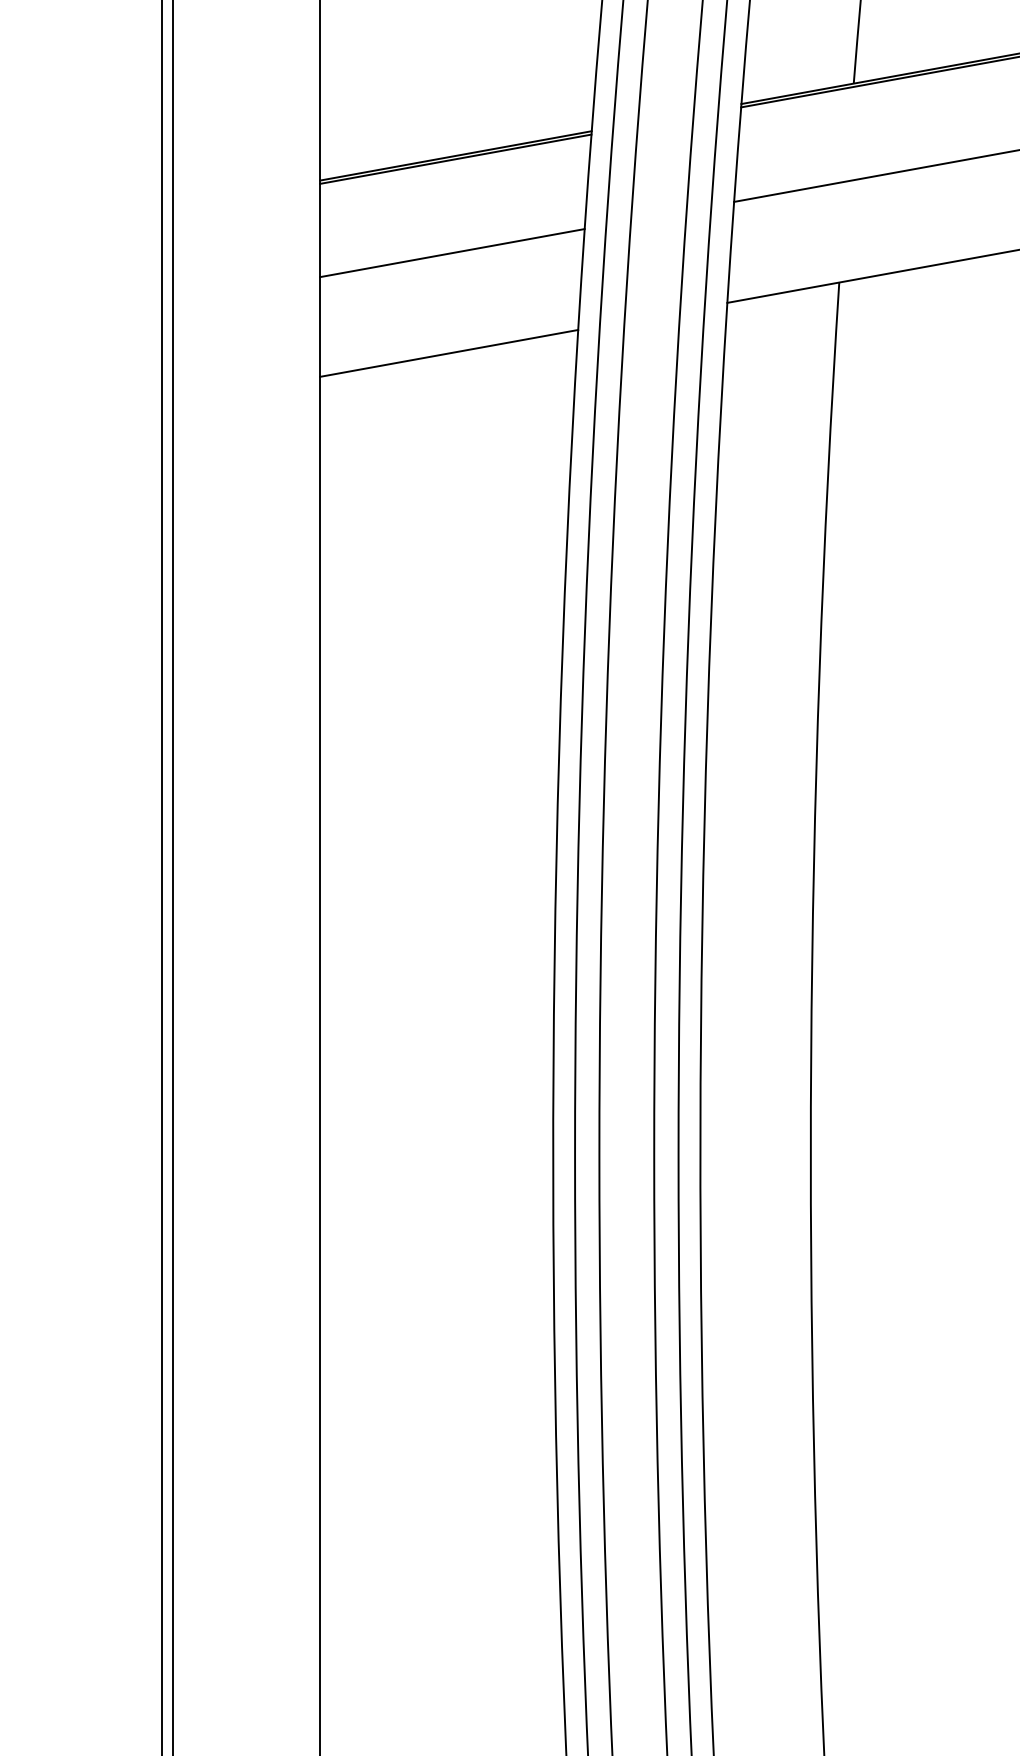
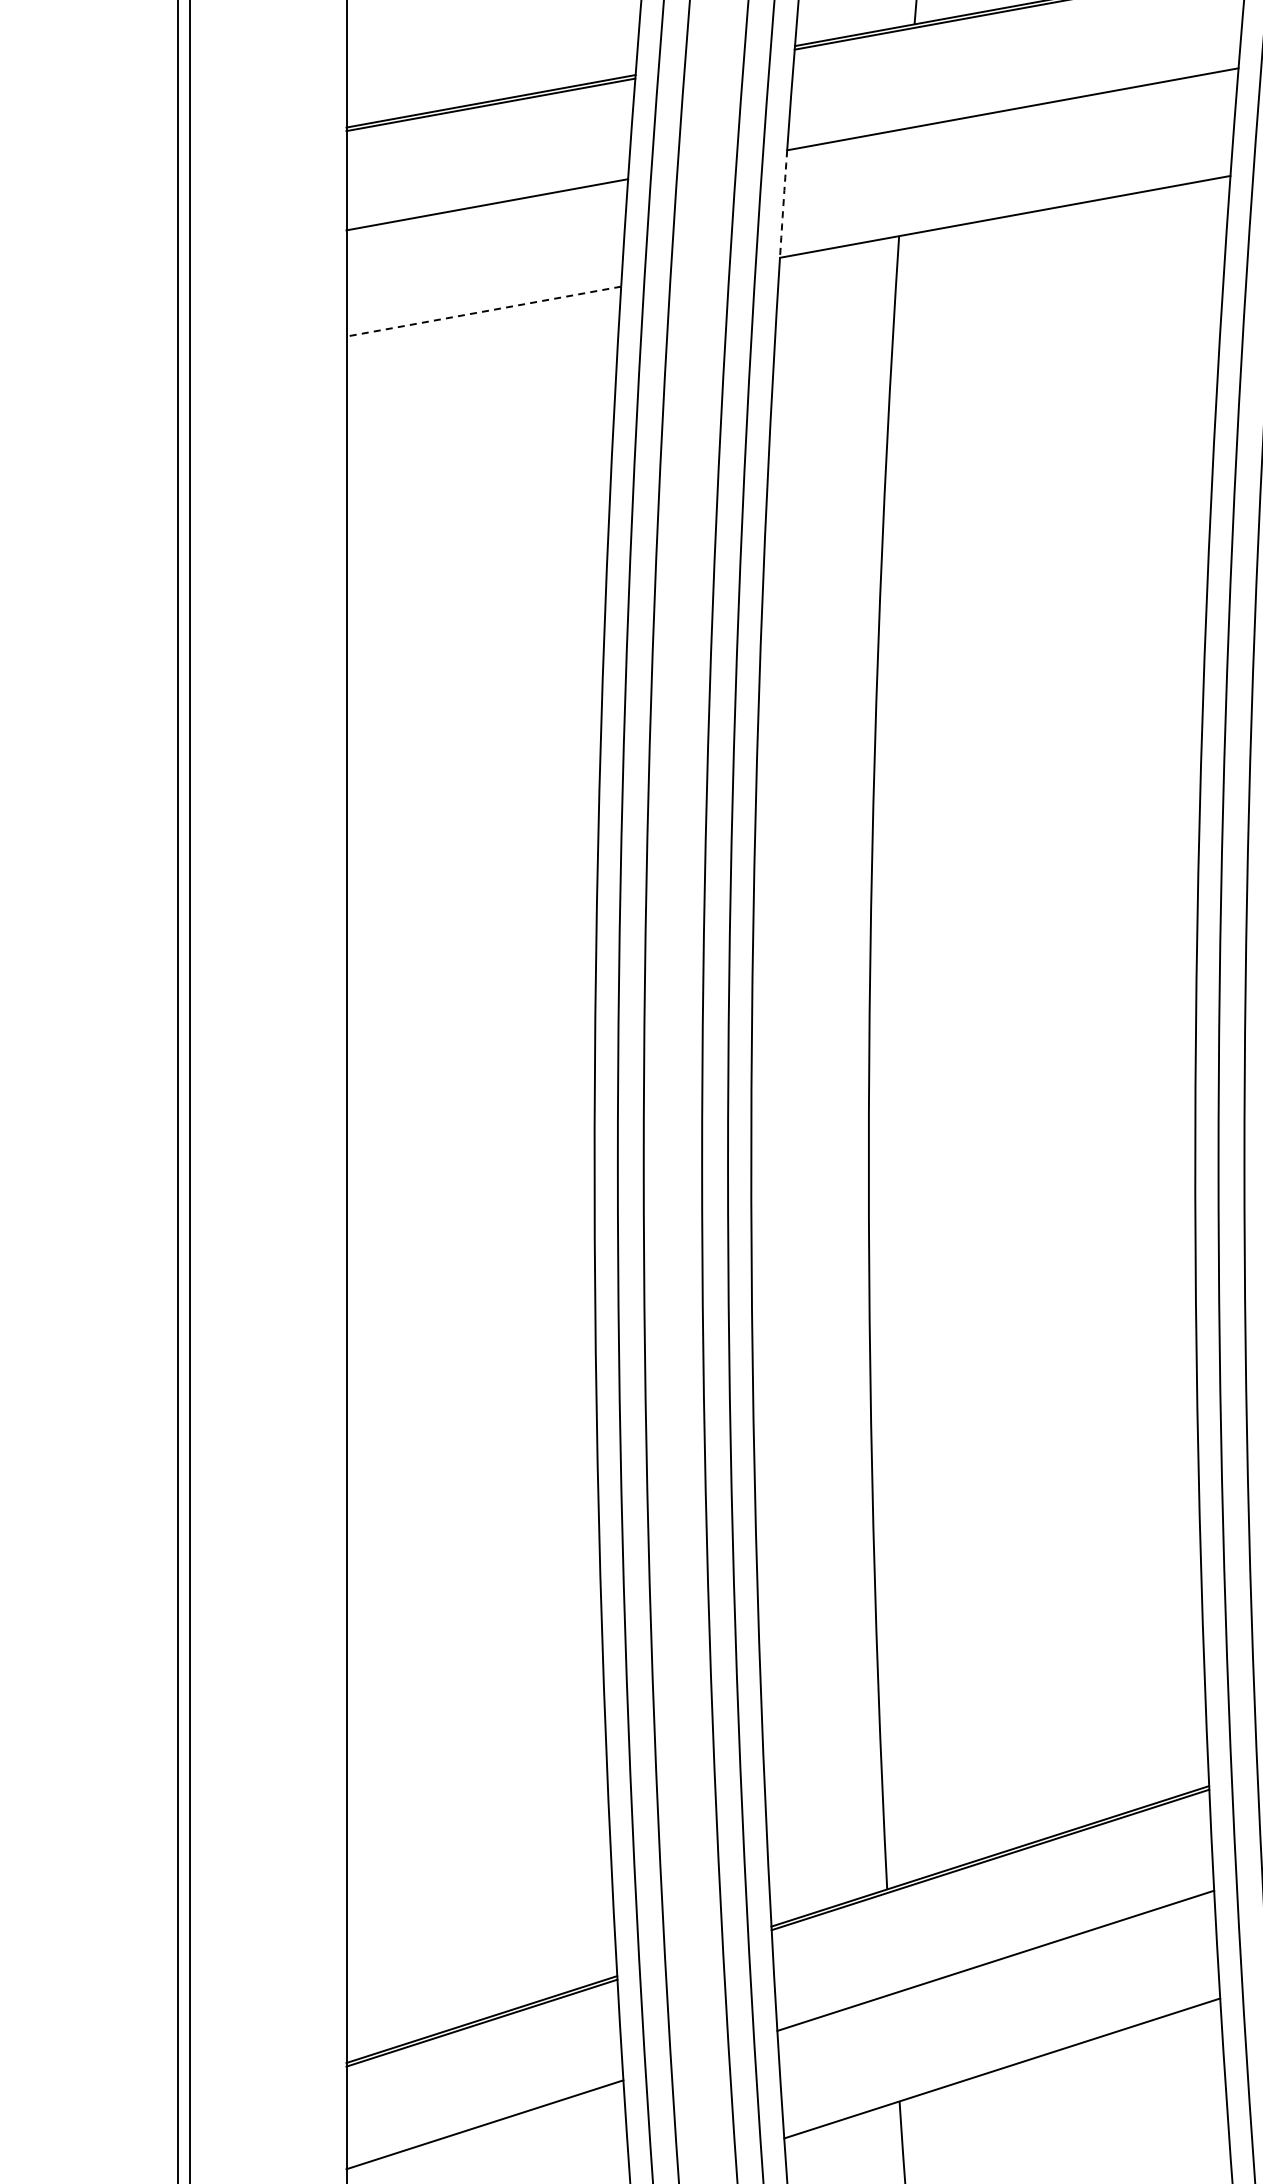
arc: (730, 252) -> (783, 204), solid -> dashed
line: (448, 353) -> (483, 311), solid -> dashed

